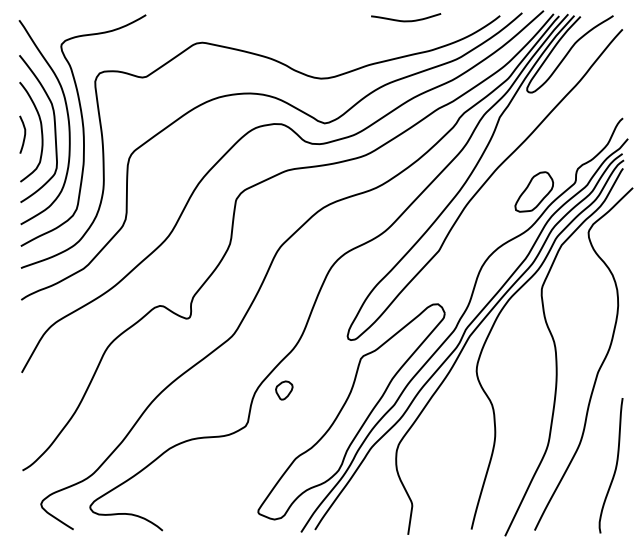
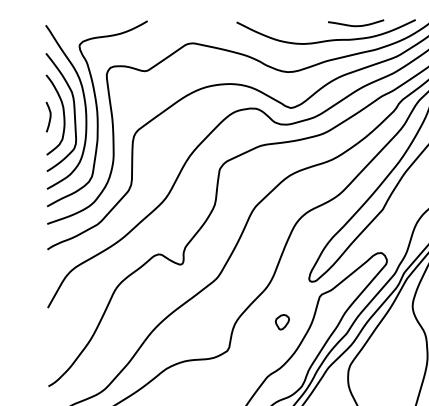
curve: (370, 38) -> (327, 39), added
part: (284, 390) -> (282, 322), moved

